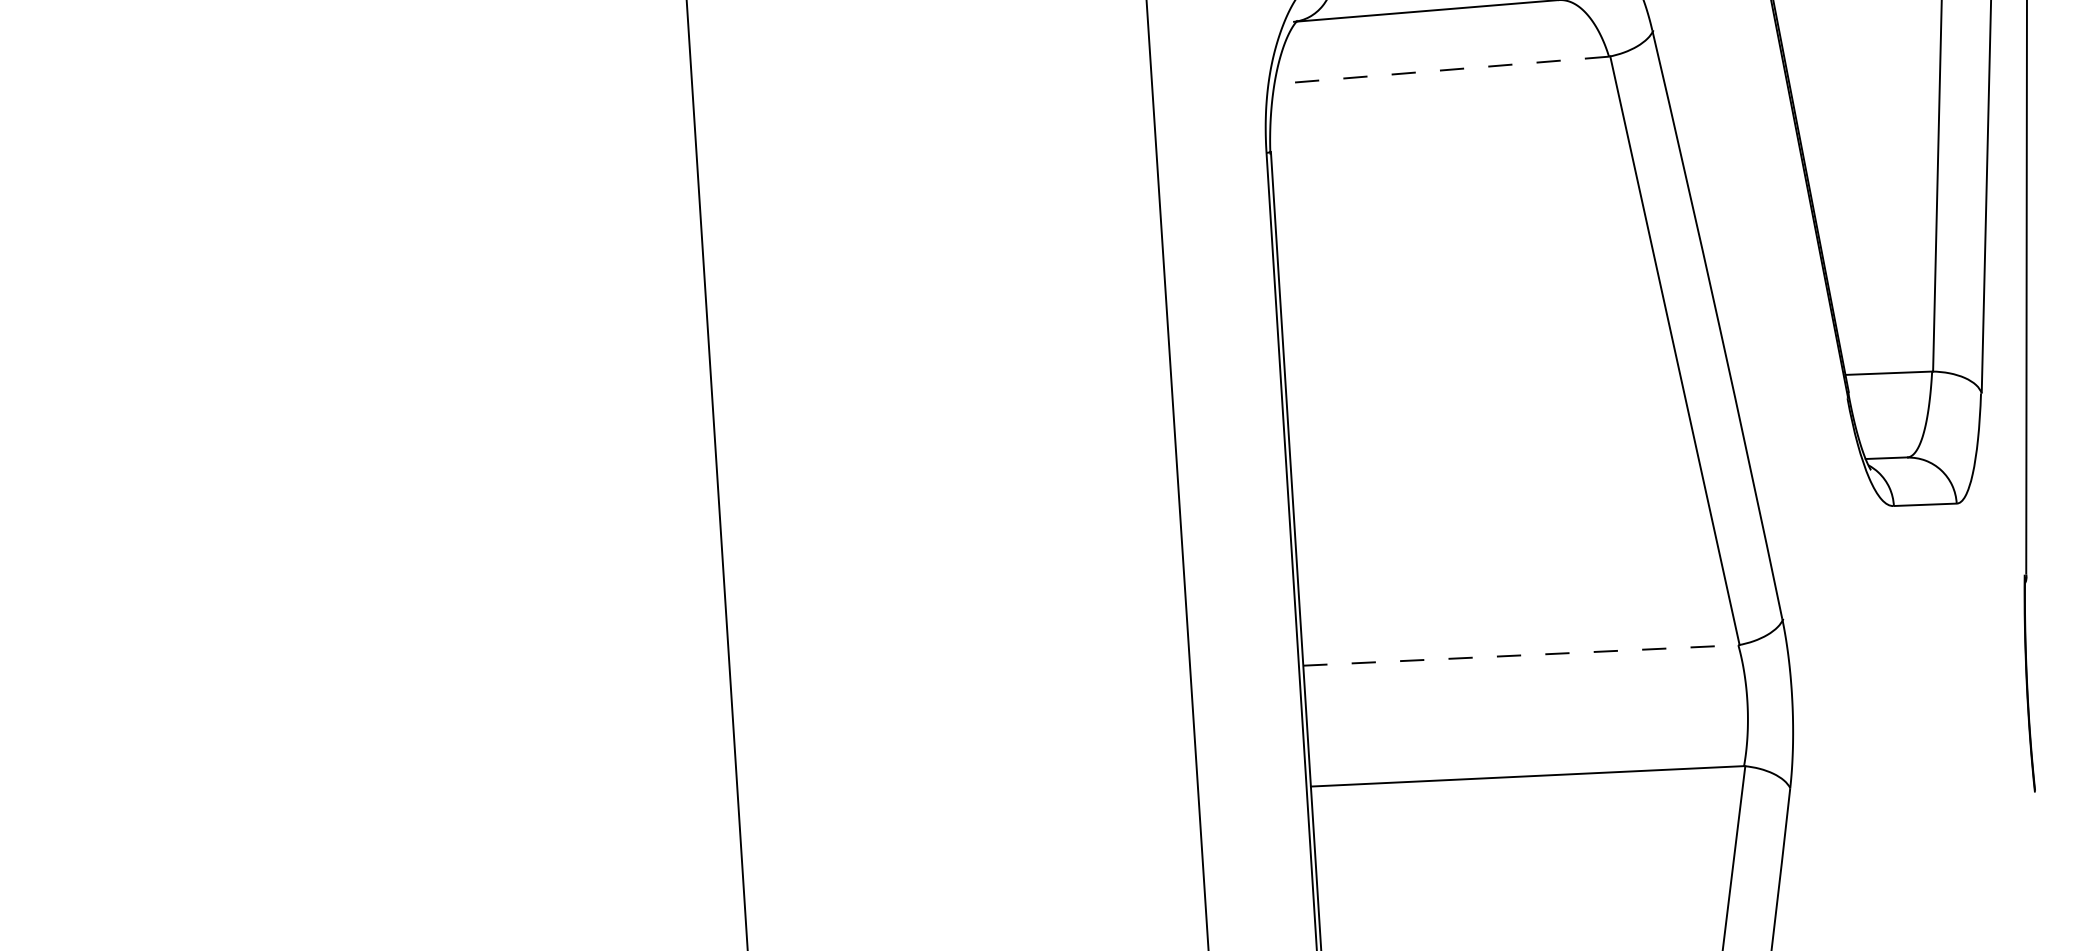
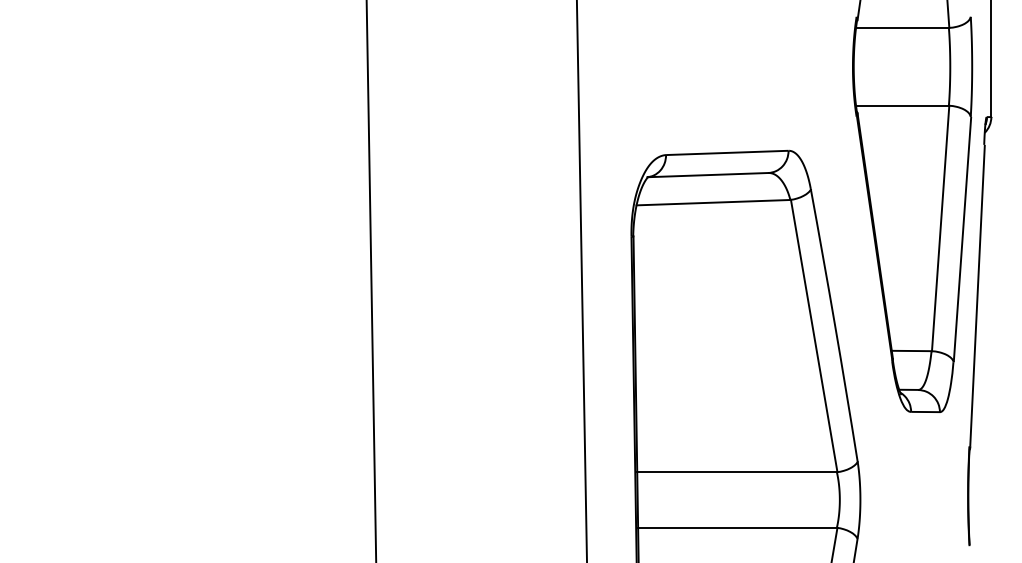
line: (1441, 70) -> (713, 202), dashed -> solid
line: (1521, 655) -> (737, 472), dashed -> solid

